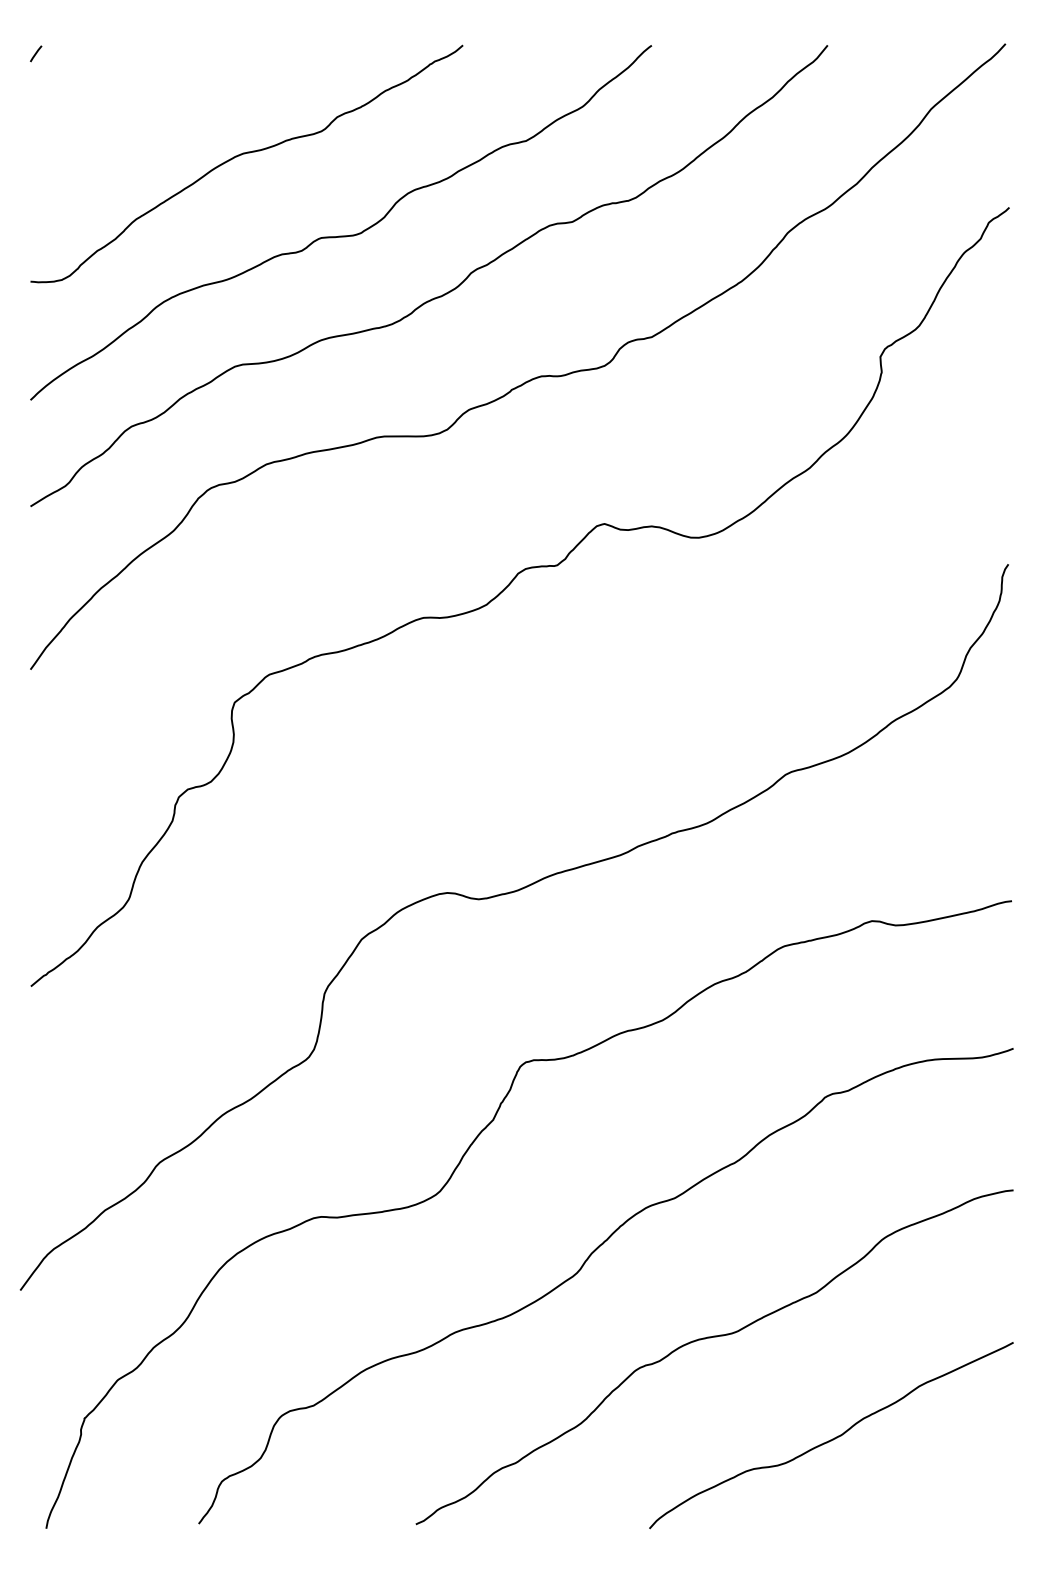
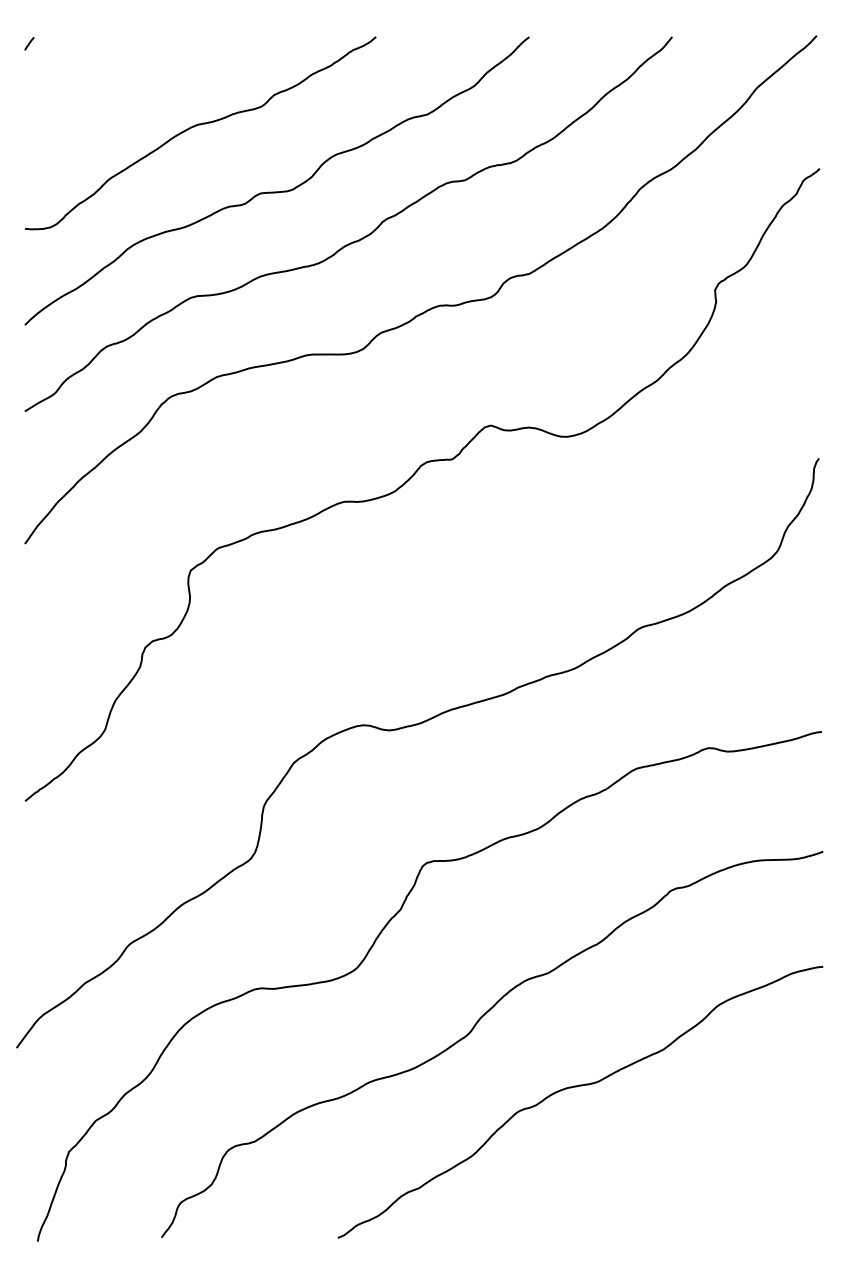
curve: (832, 1438) -> (676, 1168), removed

